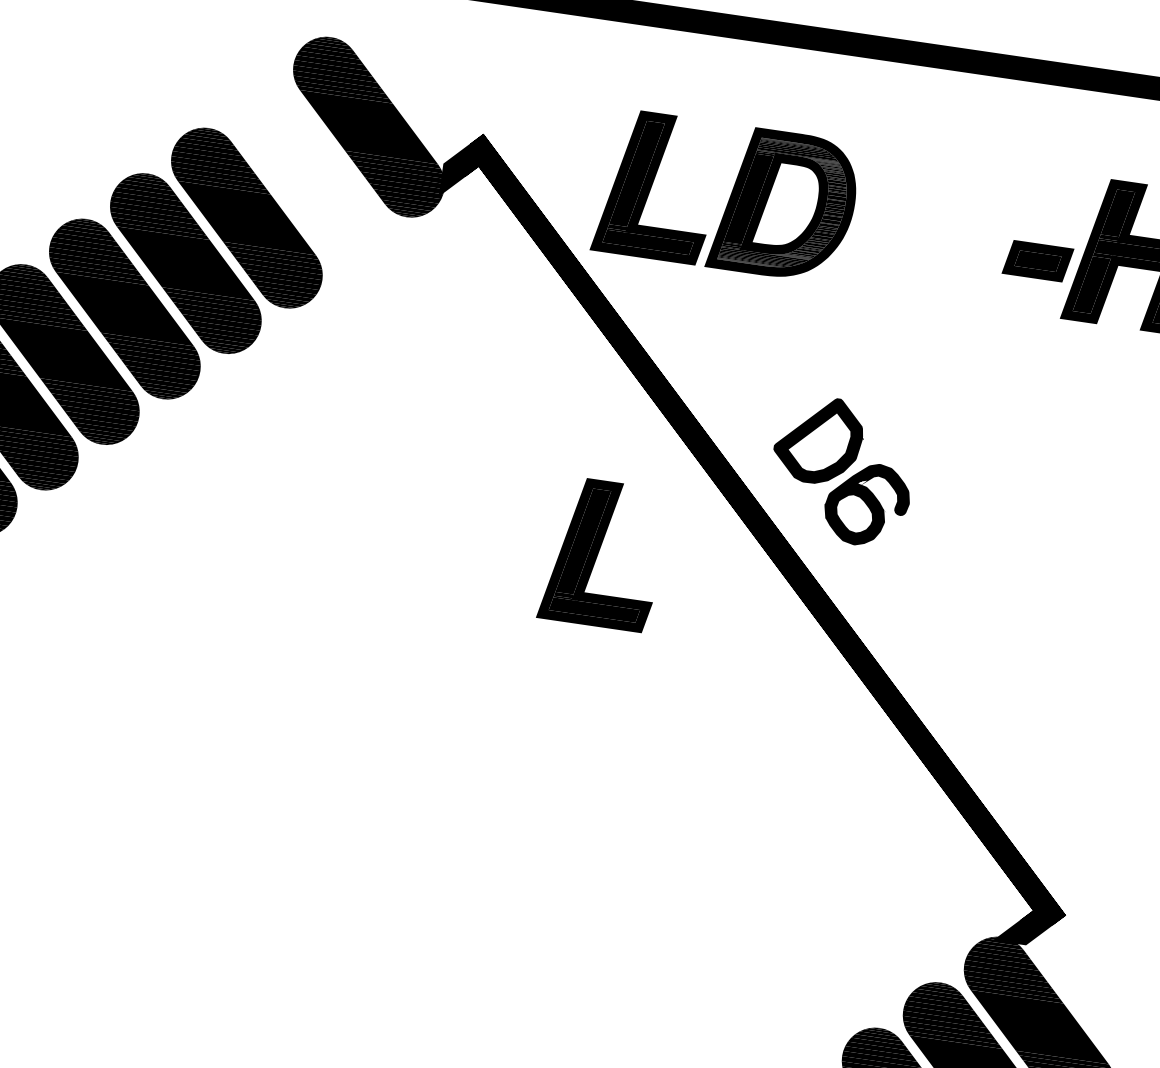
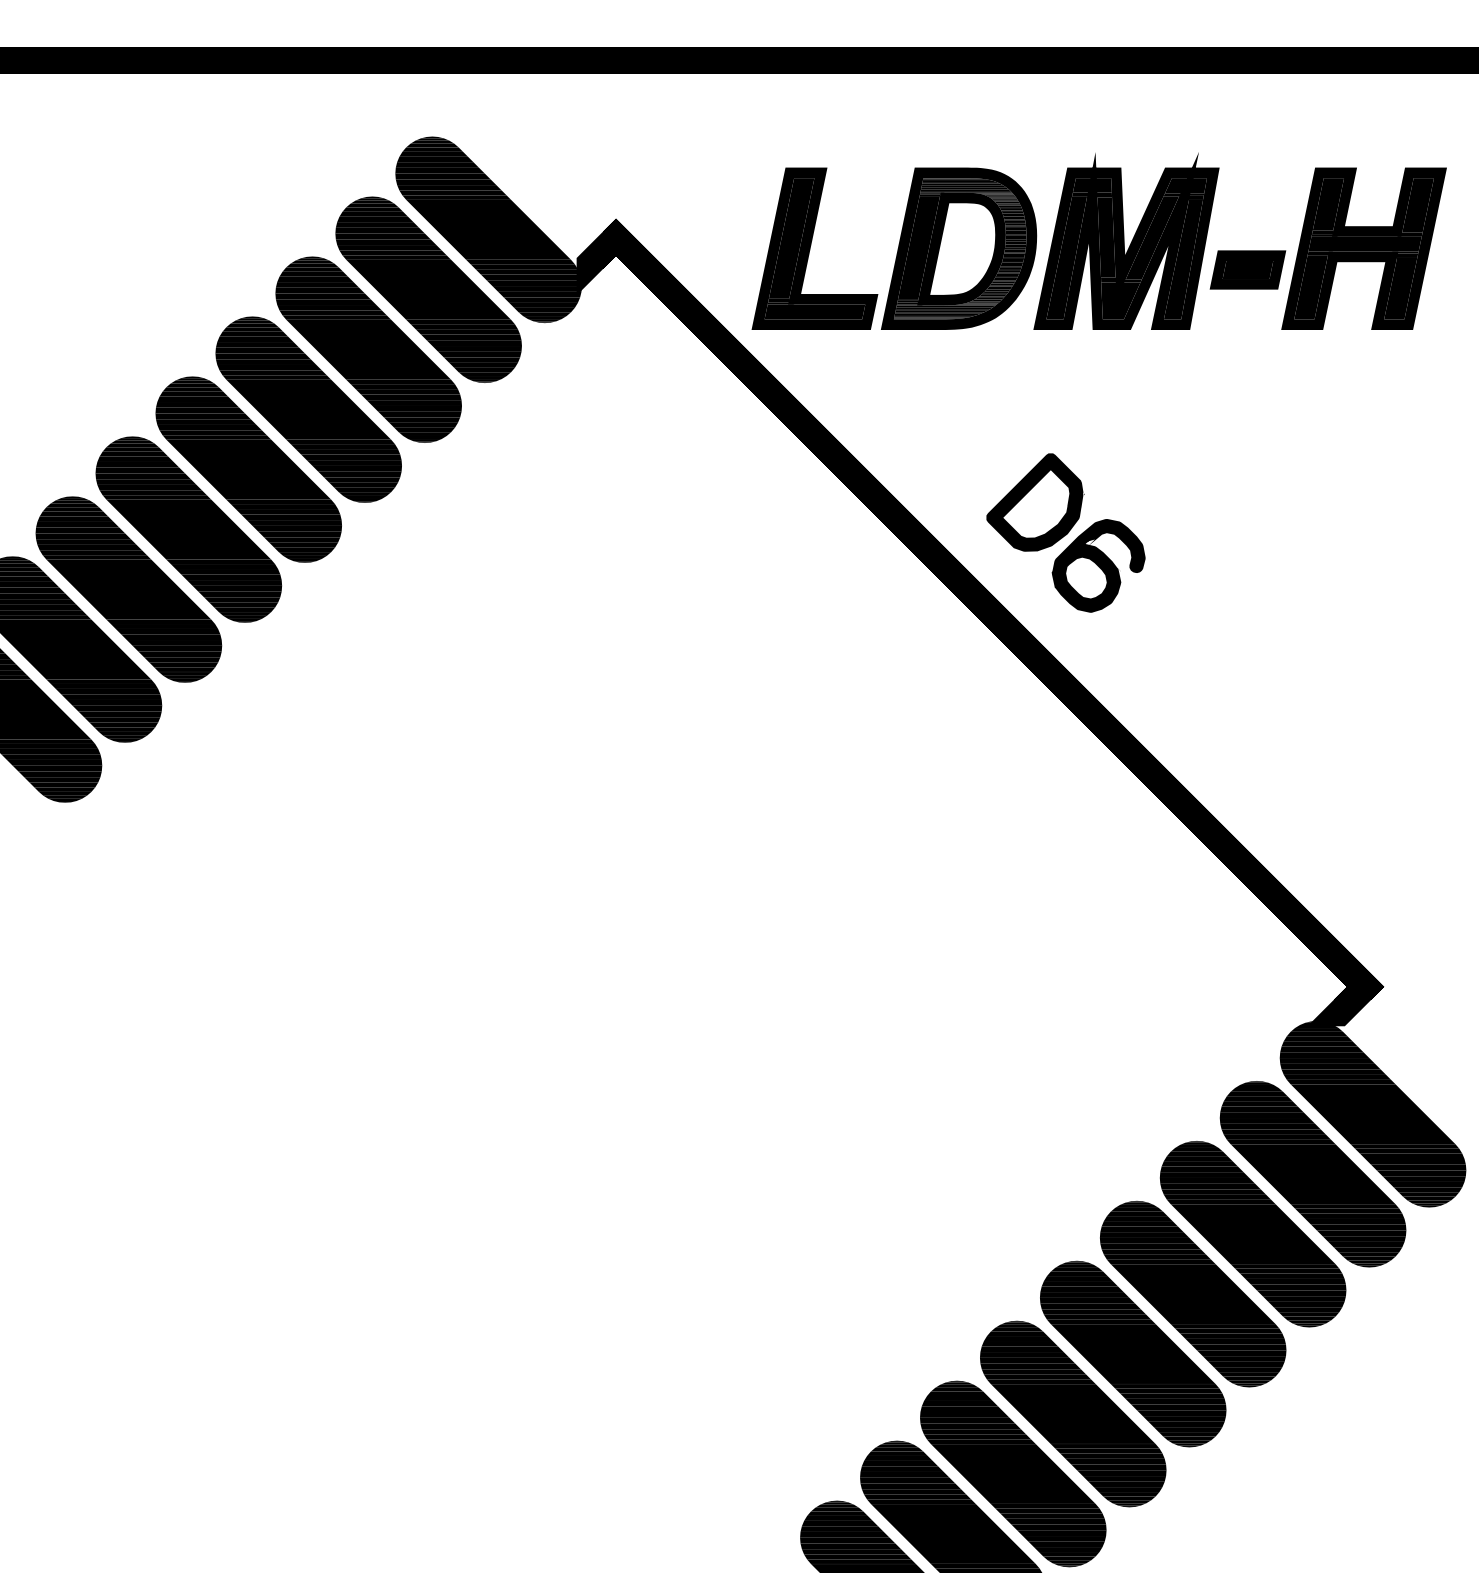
part: (307, 172) -> (428, 289), added
part: (933, 219) -> (1126, 240), added
part: (602, 553) -> (814, 662), removed

